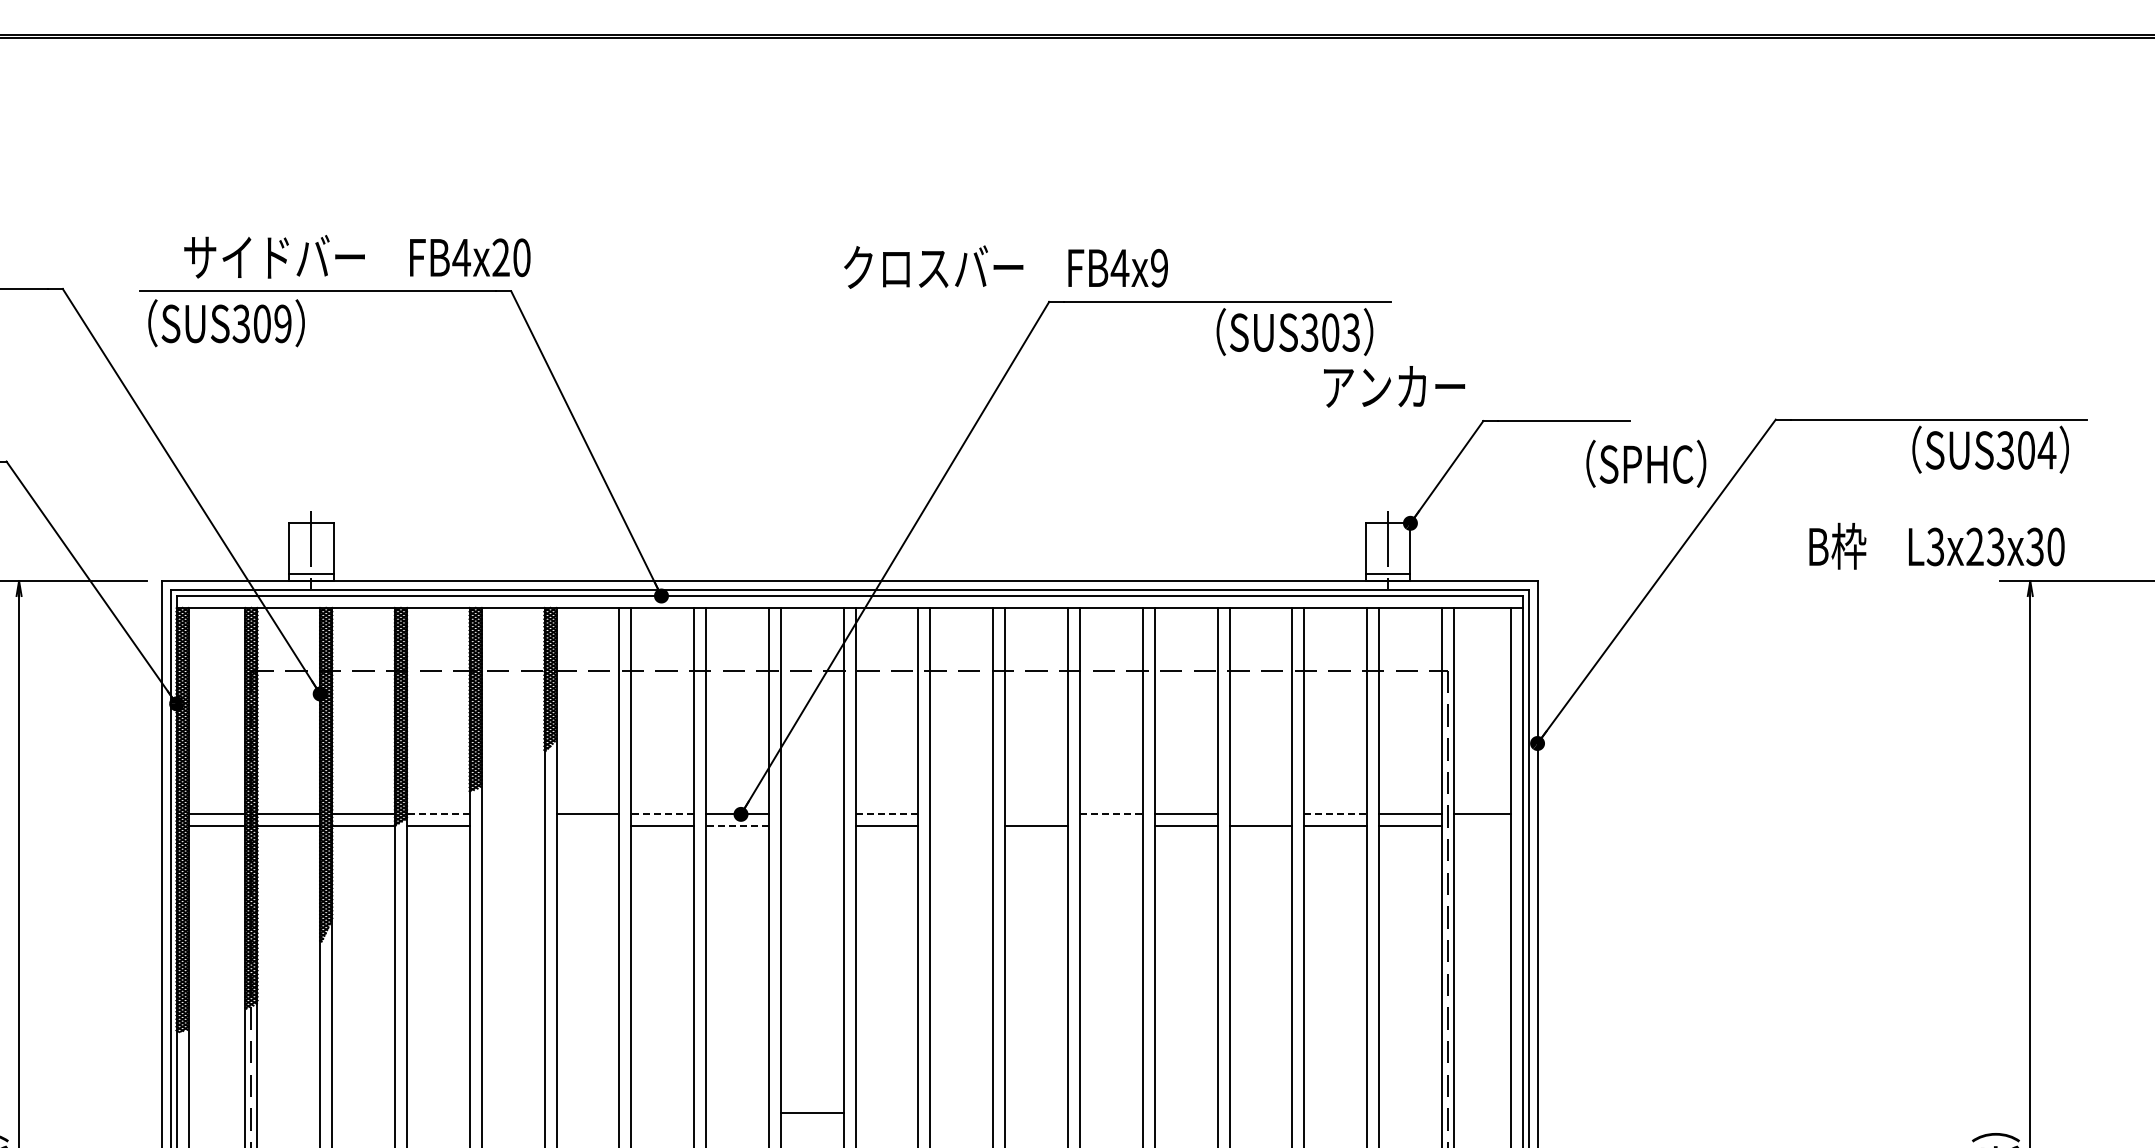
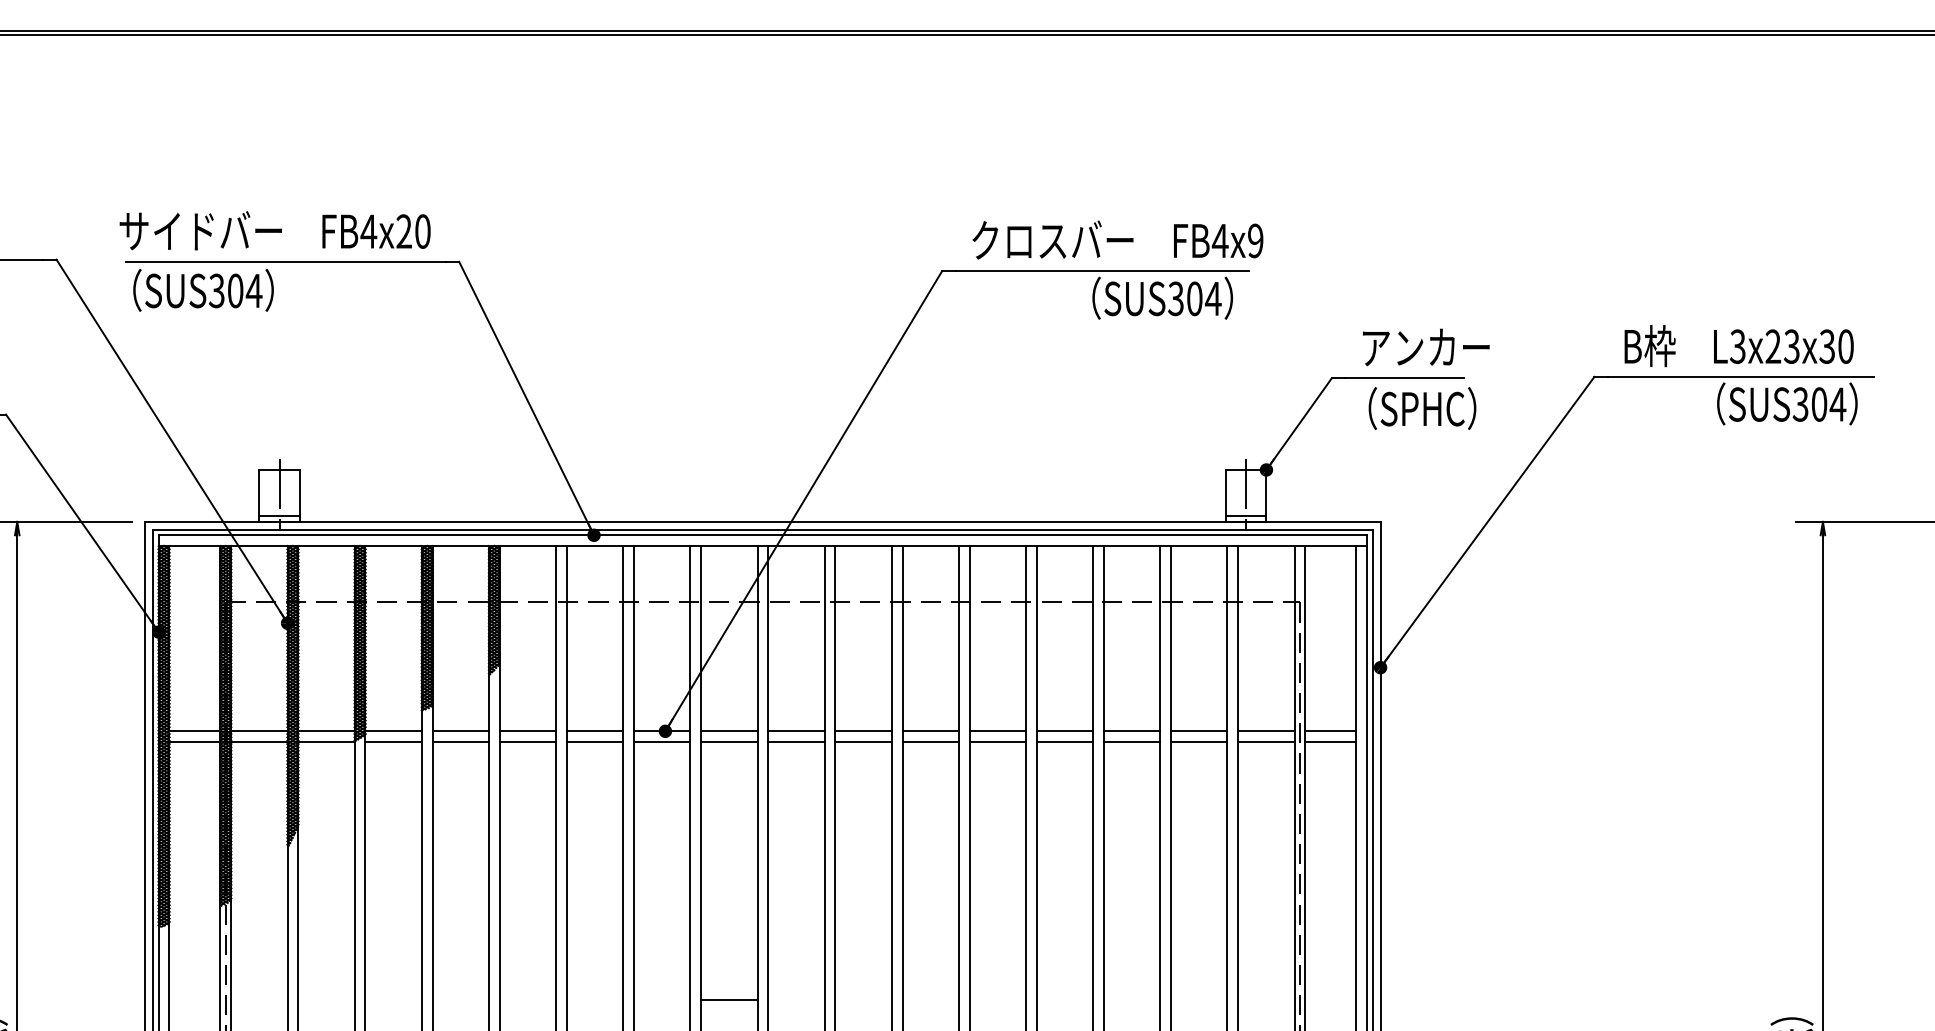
text: (357, 256) -> (275, 230), moved
text: (1005, 266) -> (1117, 239), moved
text: (282, 323) -> (253, 290), SUS309 -> SUS304
text: (1350, 332) -> (1212, 298), SUS303 -> SUS304
text: (1394, 386) -> (1426, 347), moved
text: (1646, 463) -> (1422, 408), moved
text: (1936, 545) -> (1738, 345), moved
line: (437, 814) -> (392, 731), dashed -> solid
line: (512, 814) -> (460, 731), added
line: (662, 814) -> (594, 731), dashed -> solid
line: (811, 814) -> (728, 731), added
line: (887, 814) -> (796, 731), dashed -> solid
line: (961, 814) -> (863, 731), added
line: (1036, 814) -> (930, 731), added
line: (1111, 814) -> (998, 731), dashed -> solid
line: (1260, 814) -> (1131, 731), added
line: (1336, 814) -> (1200, 731), dashed -> solid
line: (512, 826) -> (460, 742), added
line: (587, 826) -> (527, 742), added
line: (736, 826) -> (661, 742), dashed -> solid
line: (811, 826) -> (728, 742), added
line: (961, 826) -> (863, 742), added
line: (1110, 826) -> (997, 742), added
line: (1481, 826) -> (1330, 742), added

